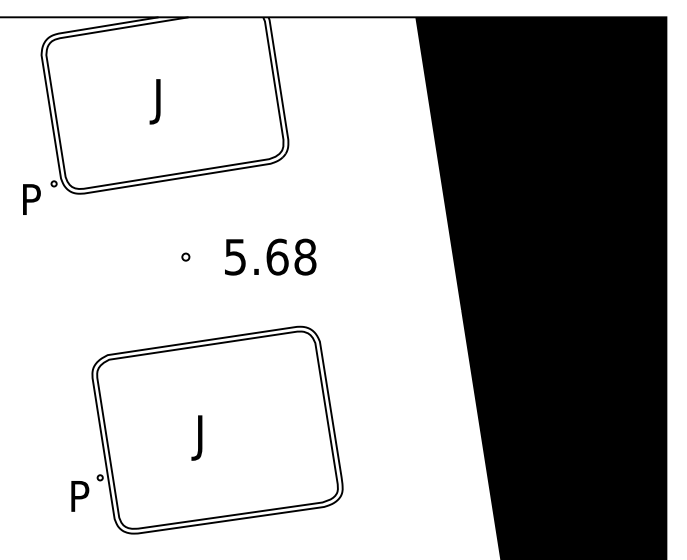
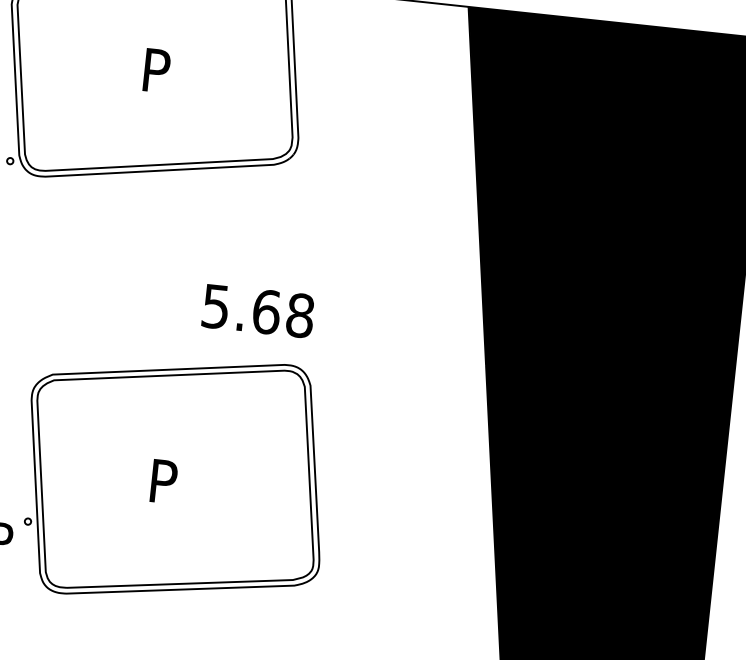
text: (162, 101) -> (151, 75), J -> P
part: (185, 256) -> (159, 265), removed
text: (270, 256) -> (258, 310), moved
text: (204, 437) -> (158, 486), J -> P

